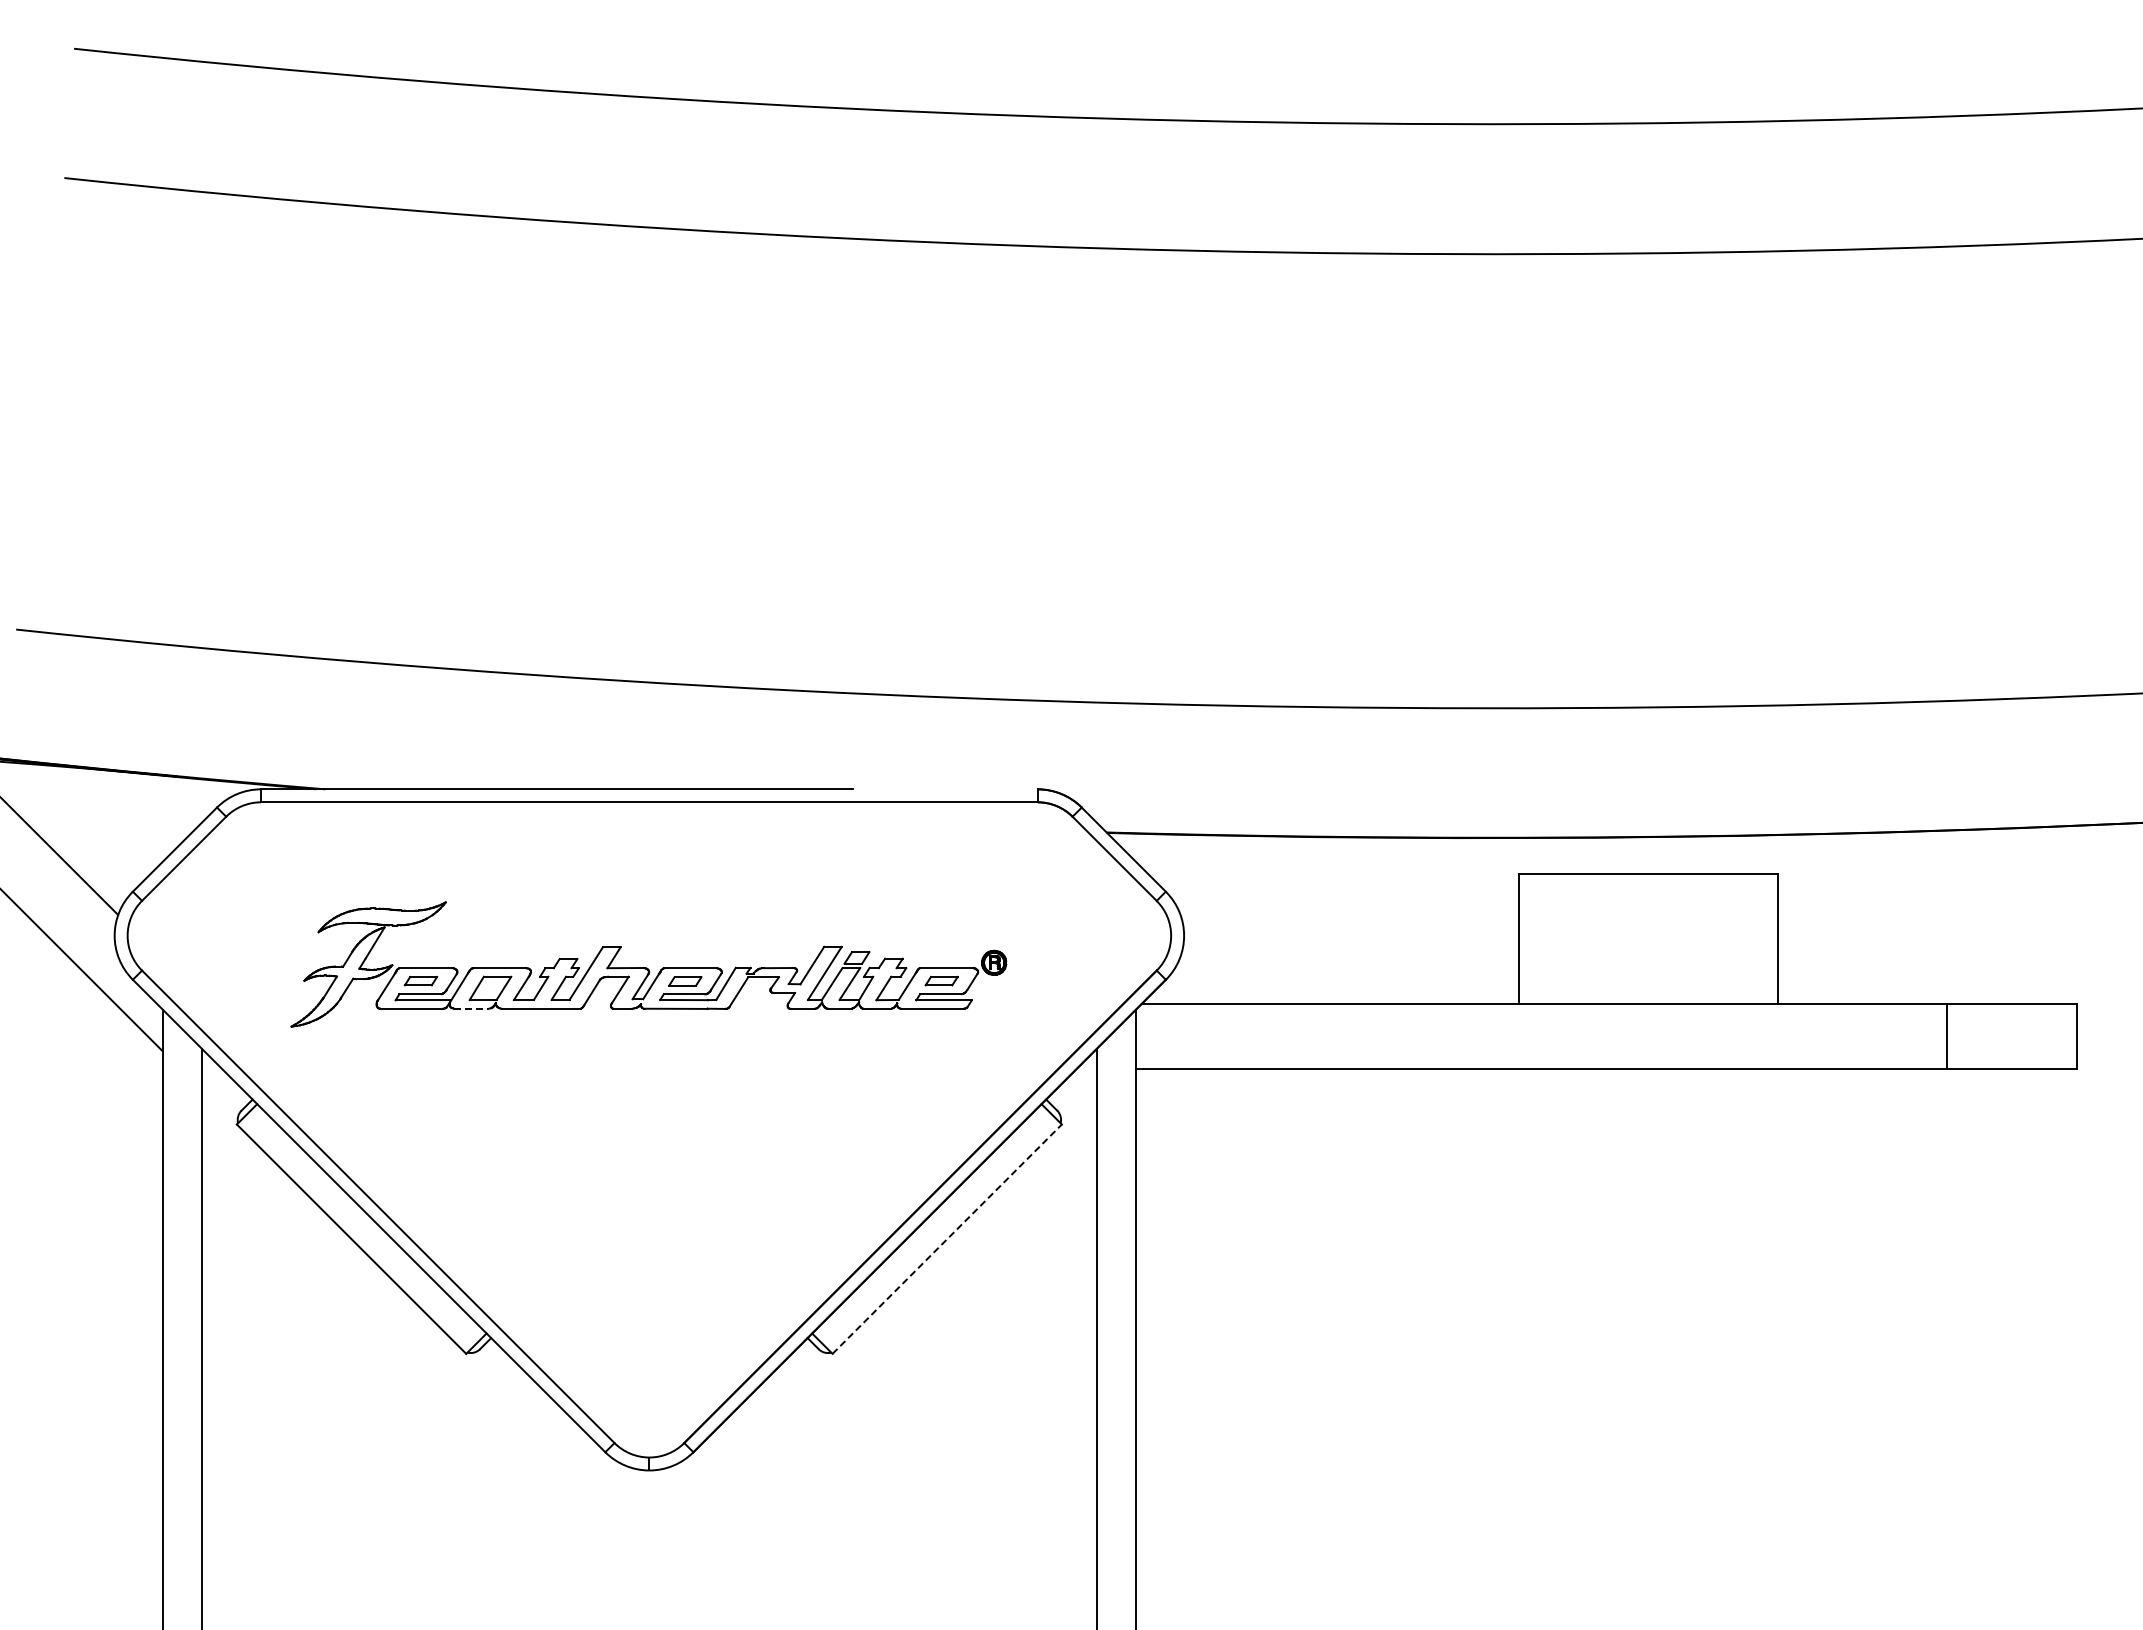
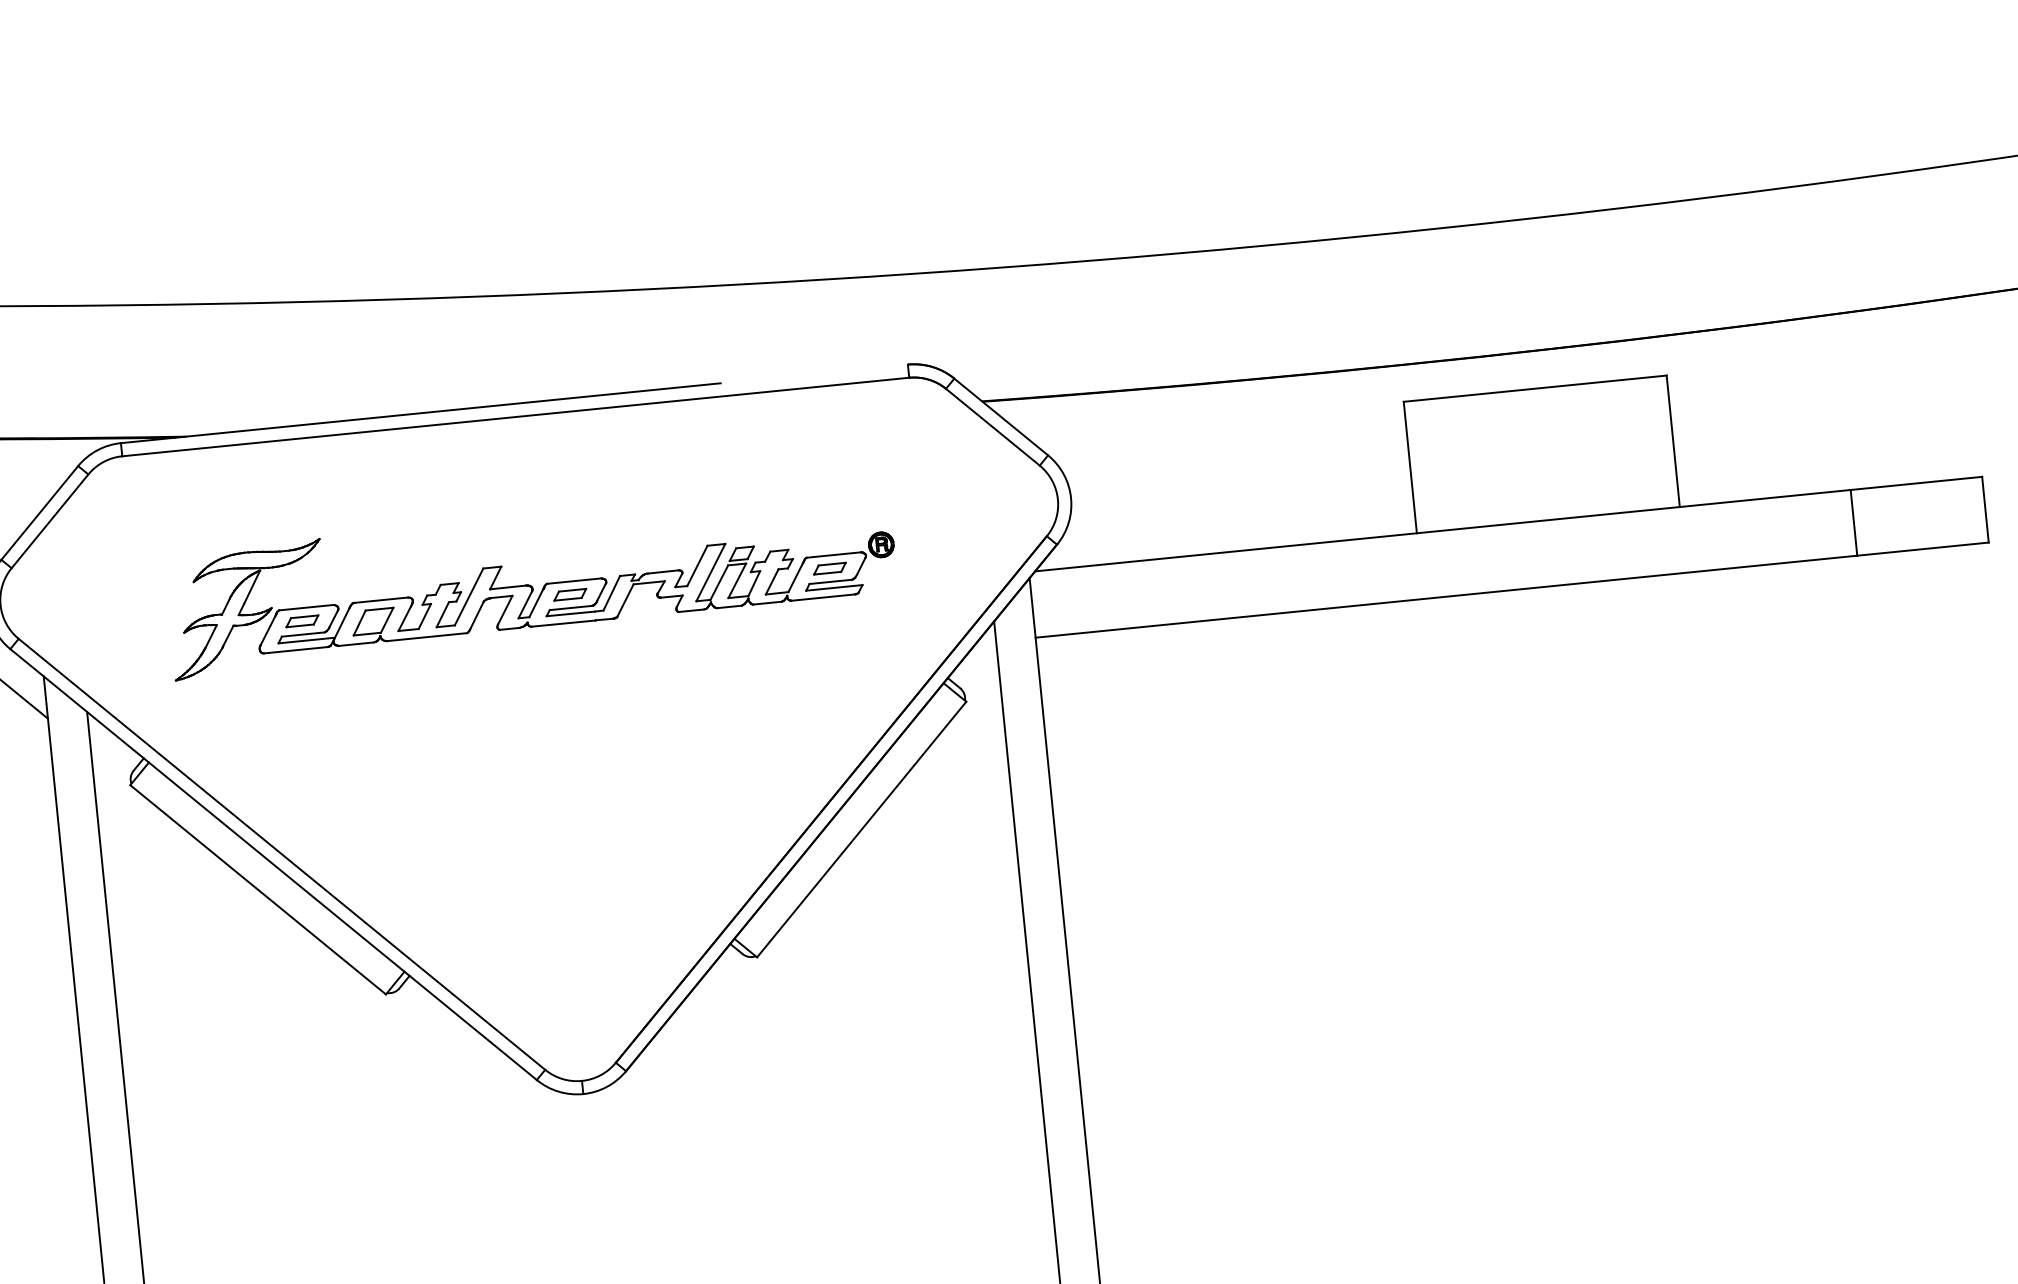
line: (472, 1008) -> (357, 643), dashed -> solid
line: (947, 1238) -> (861, 828), dashed -> solid

